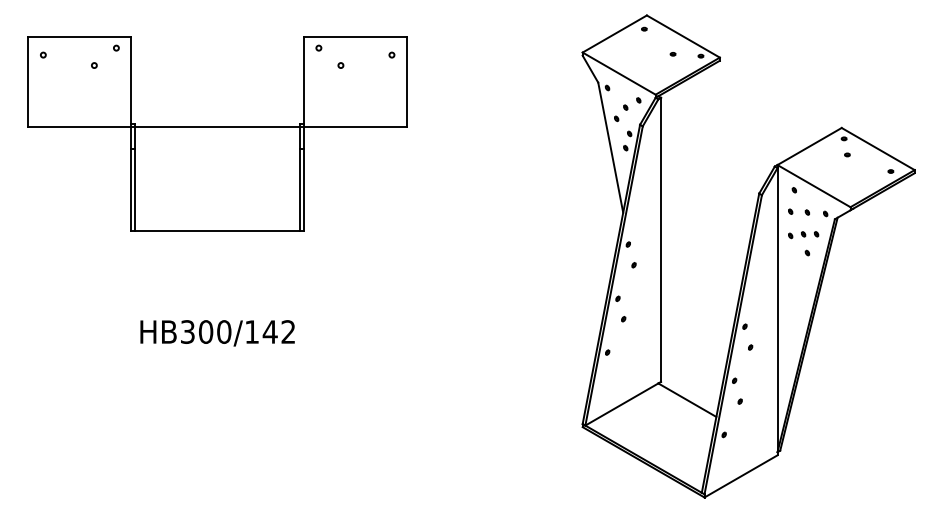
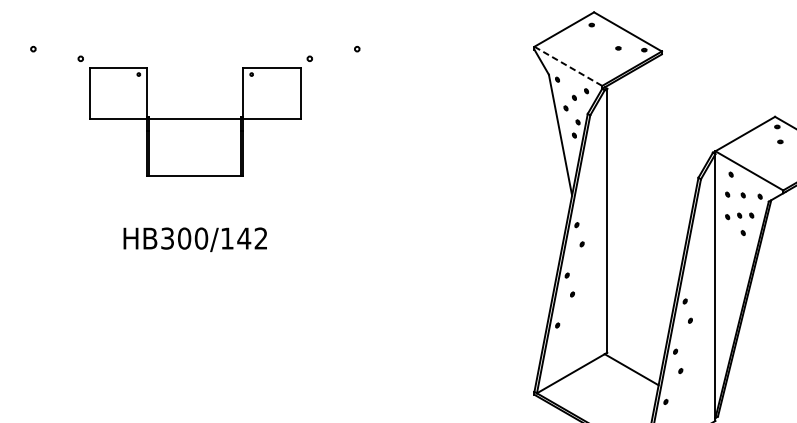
line: (619, 73) -> (568, 66), solid -> dashed
part: (217, 133) -> (195, 121), size x0.6
text: (217, 333) -> (195, 239), moved

